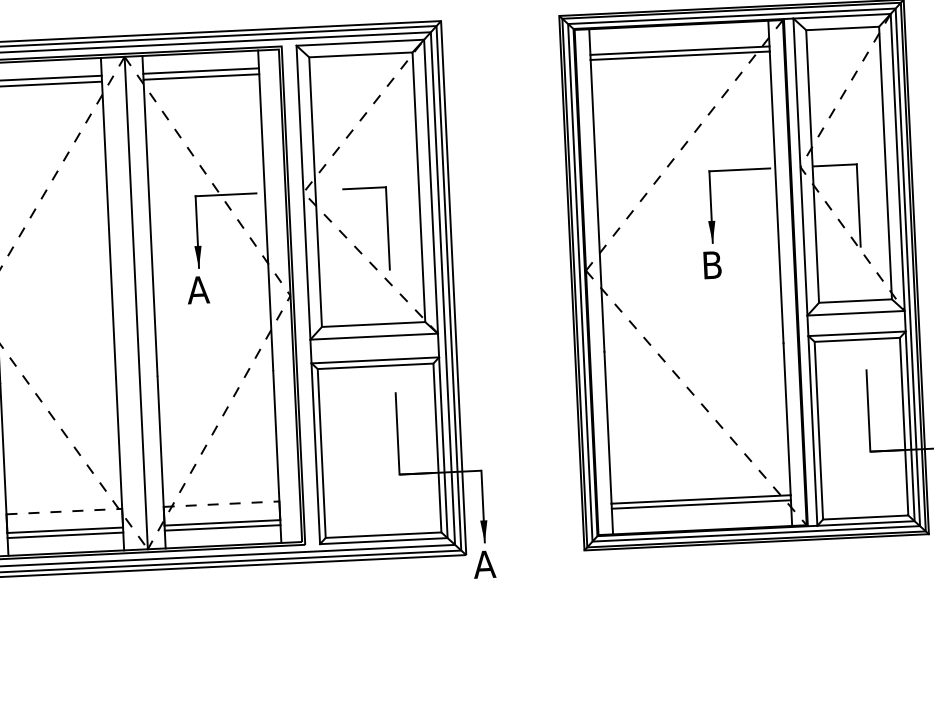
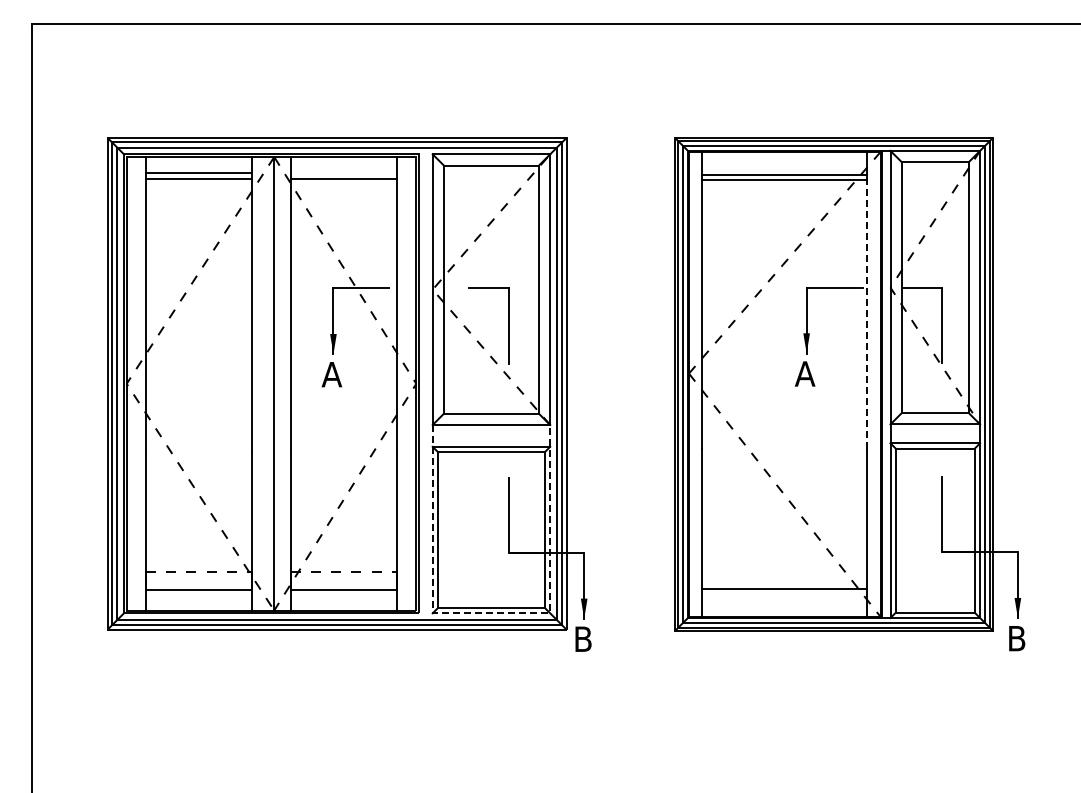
line: (200, 71) -> (343, 173), removed
line: (776, 197) -> (867, 314), solid -> dashed
text: (711, 264) -> (804, 373), B -> A
line: (701, 504) -> (784, 593), removed
line: (222, 528) -> (343, 594), removed
line: (64, 535) -> (198, 594), removed
line: (383, 541) -> (491, 613), solid -> dashed
text: (483, 563) -> (582, 638), A -> B

